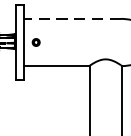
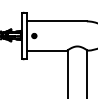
line: (71, 19) -> (56, 21), dashed -> solid

